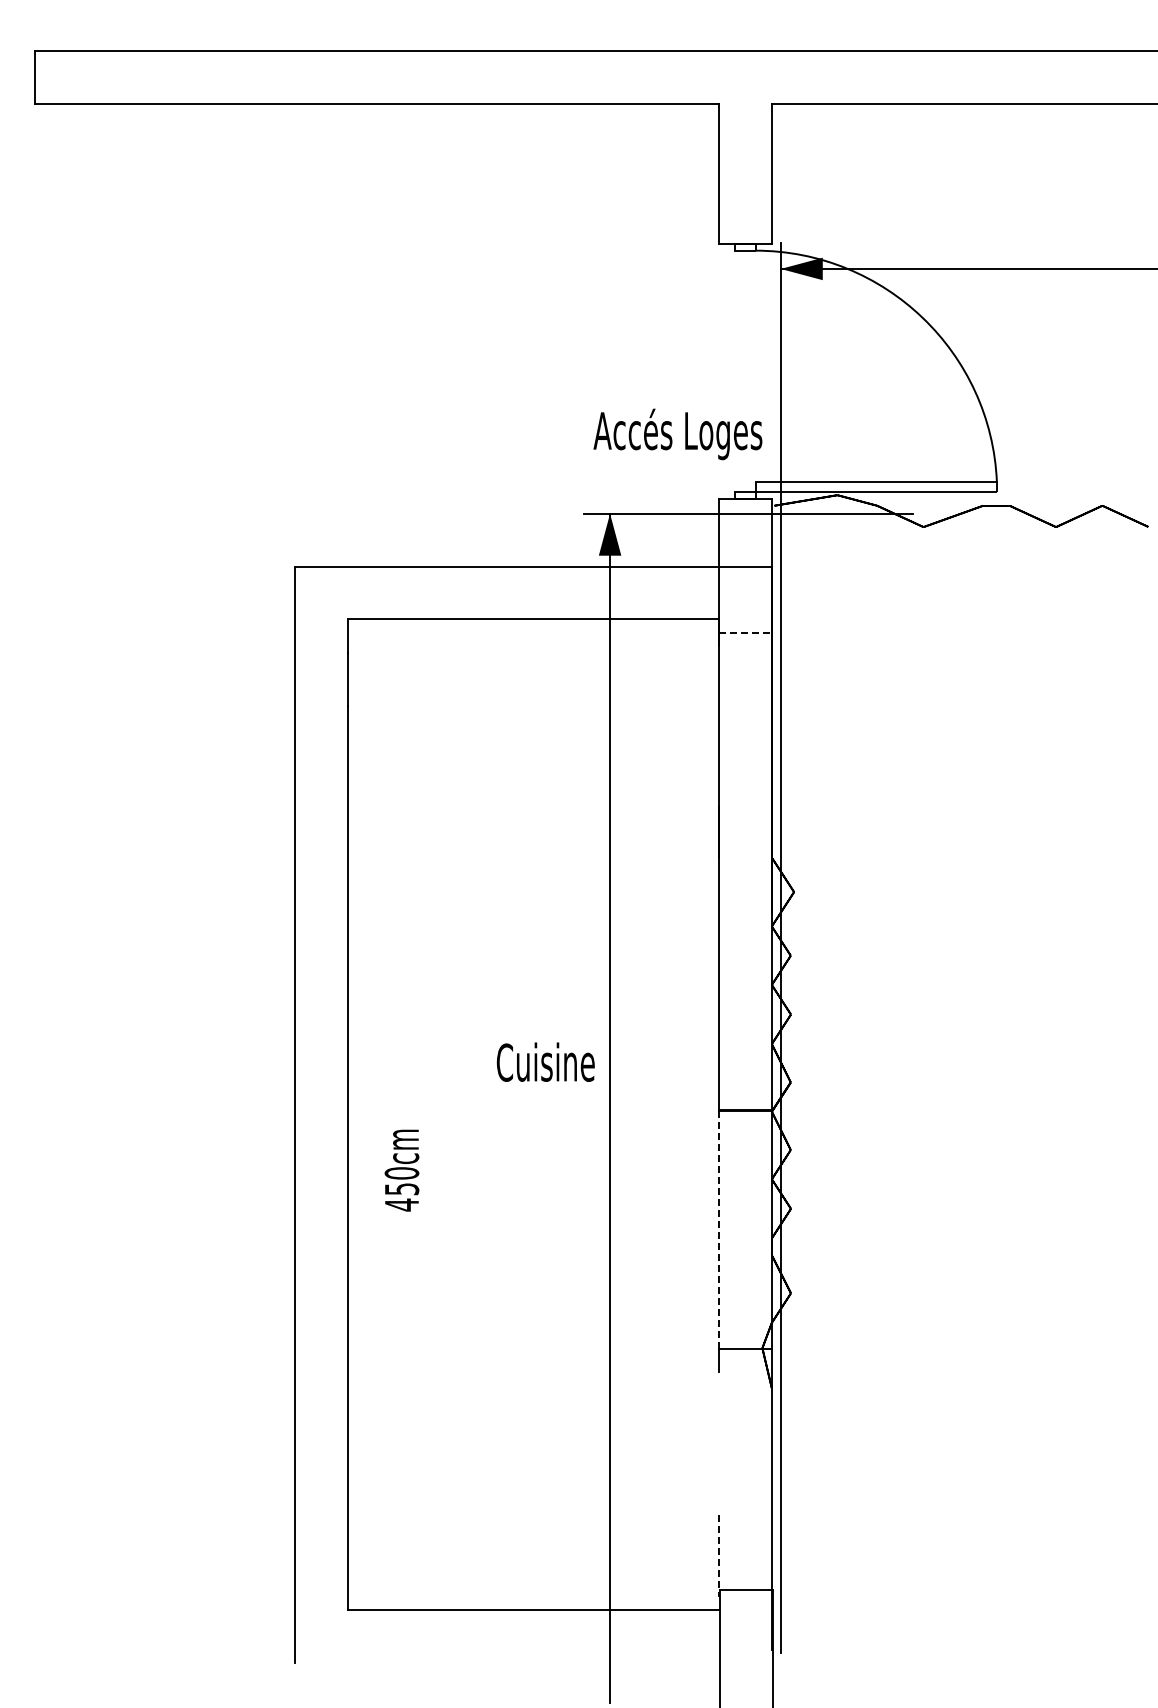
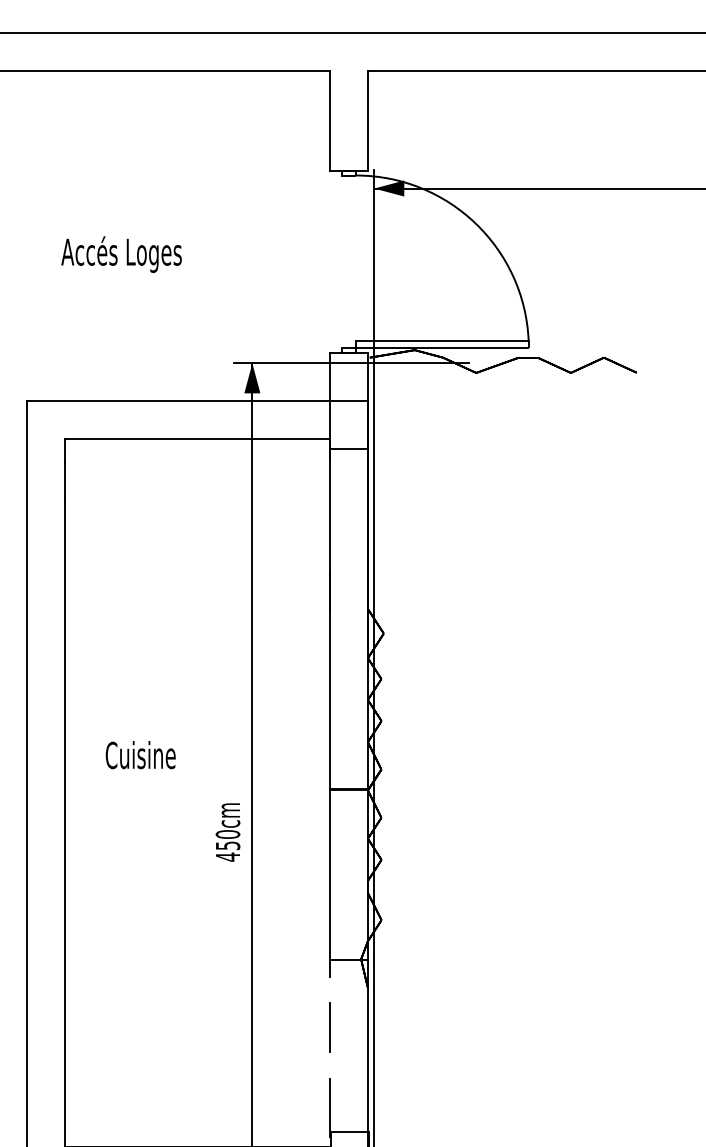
text: (677, 434) -> (121, 254), moved
line: (745, 633) -> (349, 448), dashed -> solid
text: (545, 1061) -> (140, 754), moved
text: (401, 1170) -> (227, 832), moved
line: (719, 1230) -> (330, 875), dashed -> solid
line: (719, 1443) -> (330, 1027), added
line: (719, 1556) -> (330, 1108), dashed -> solid

